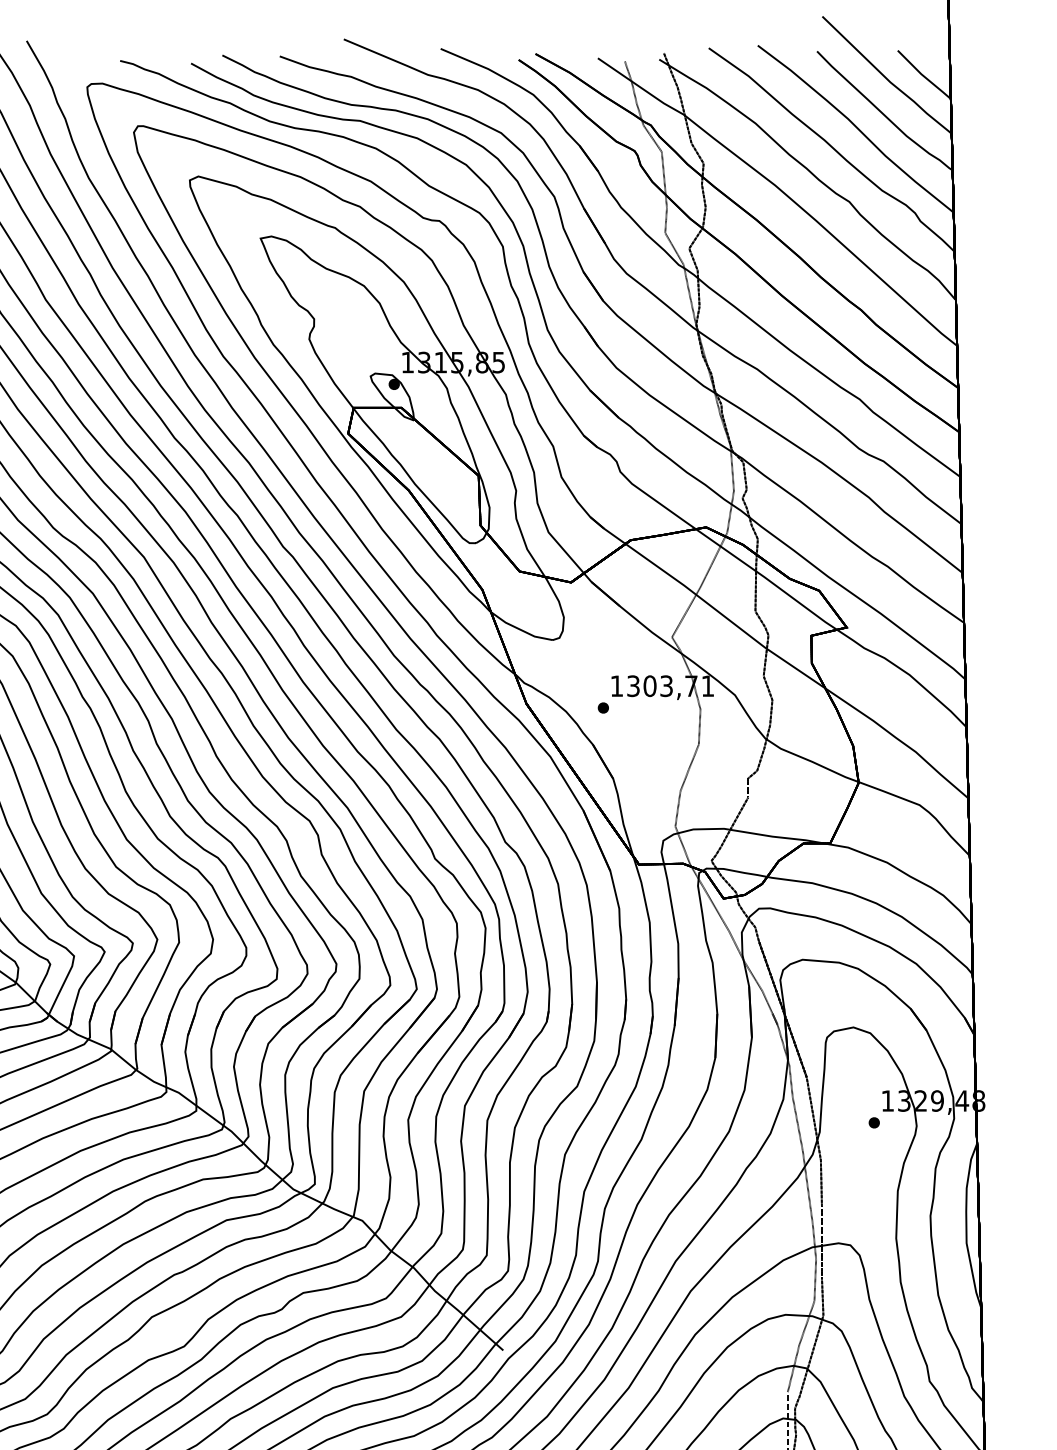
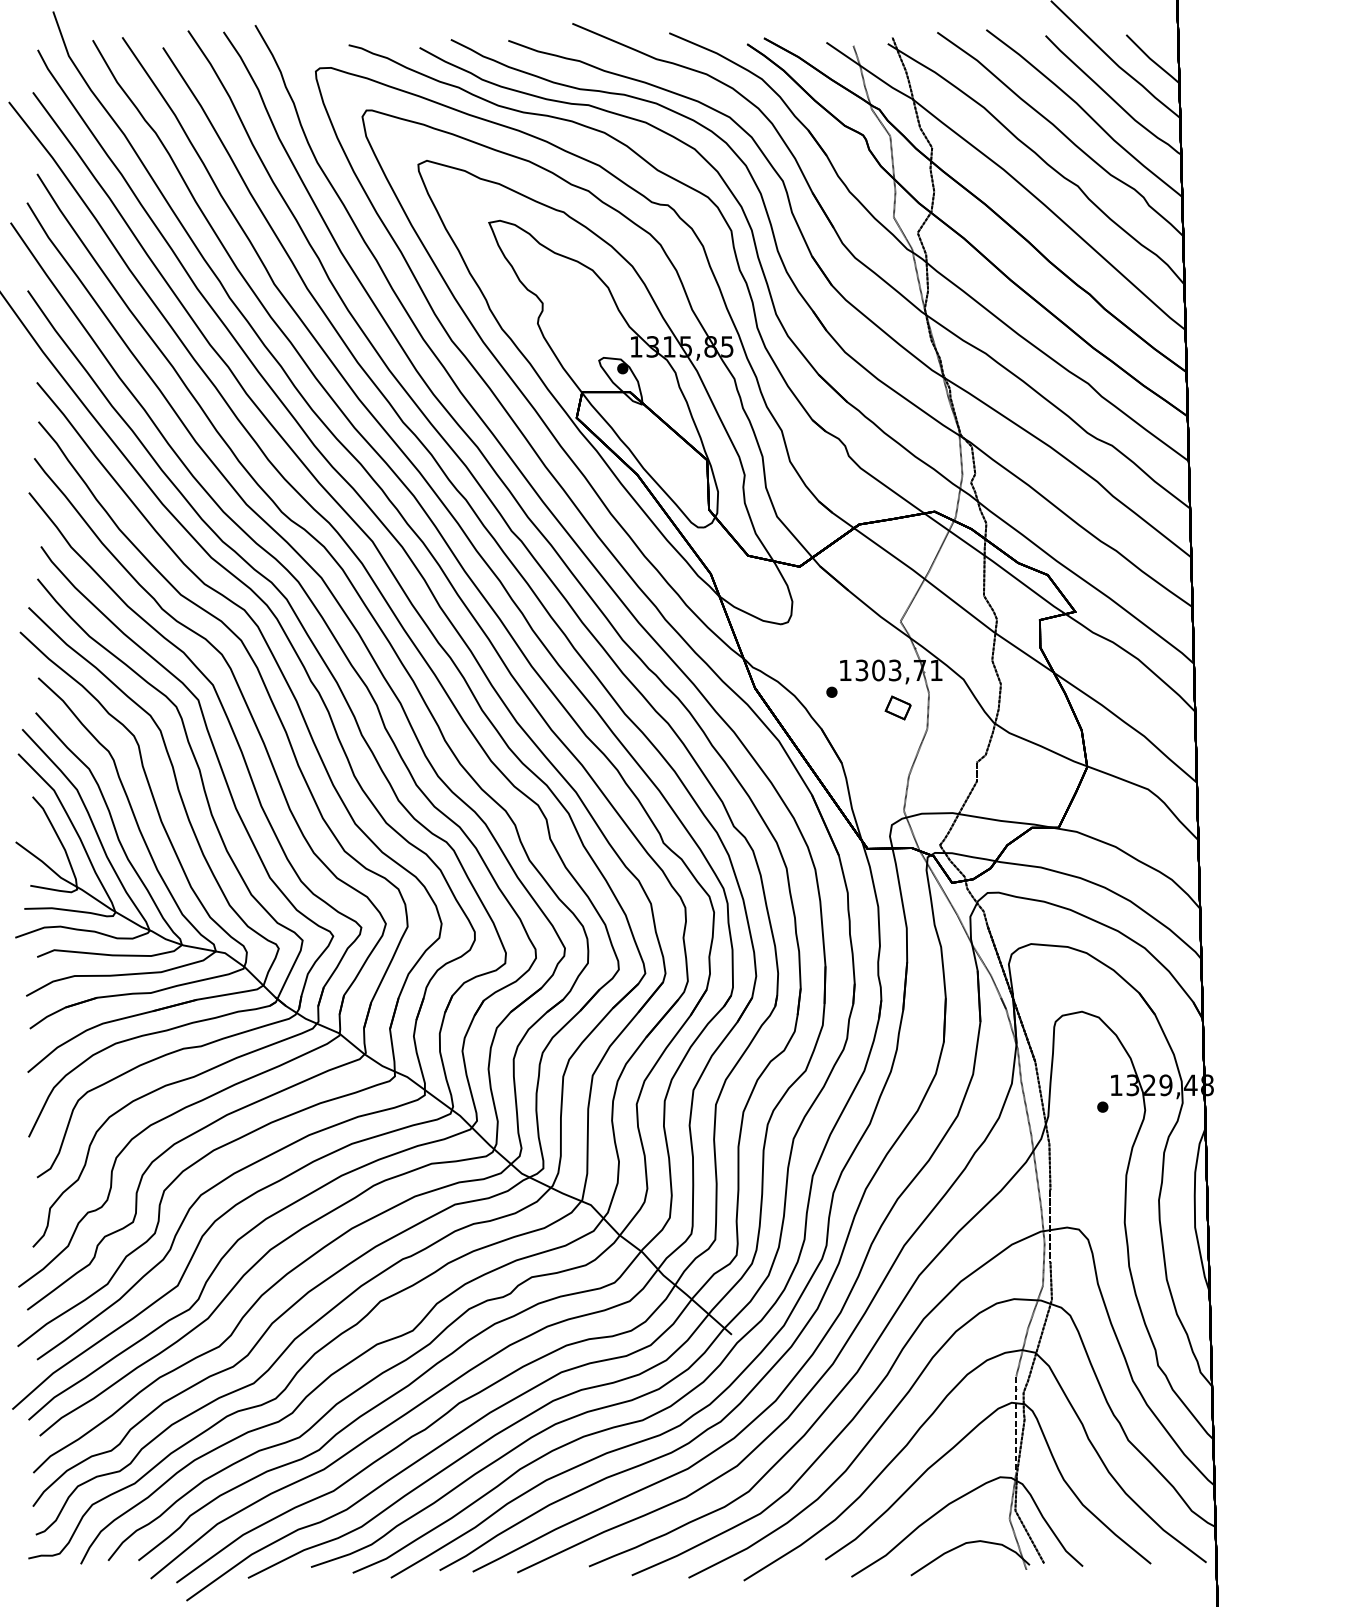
part: (668, 723) -> (897, 707), added

